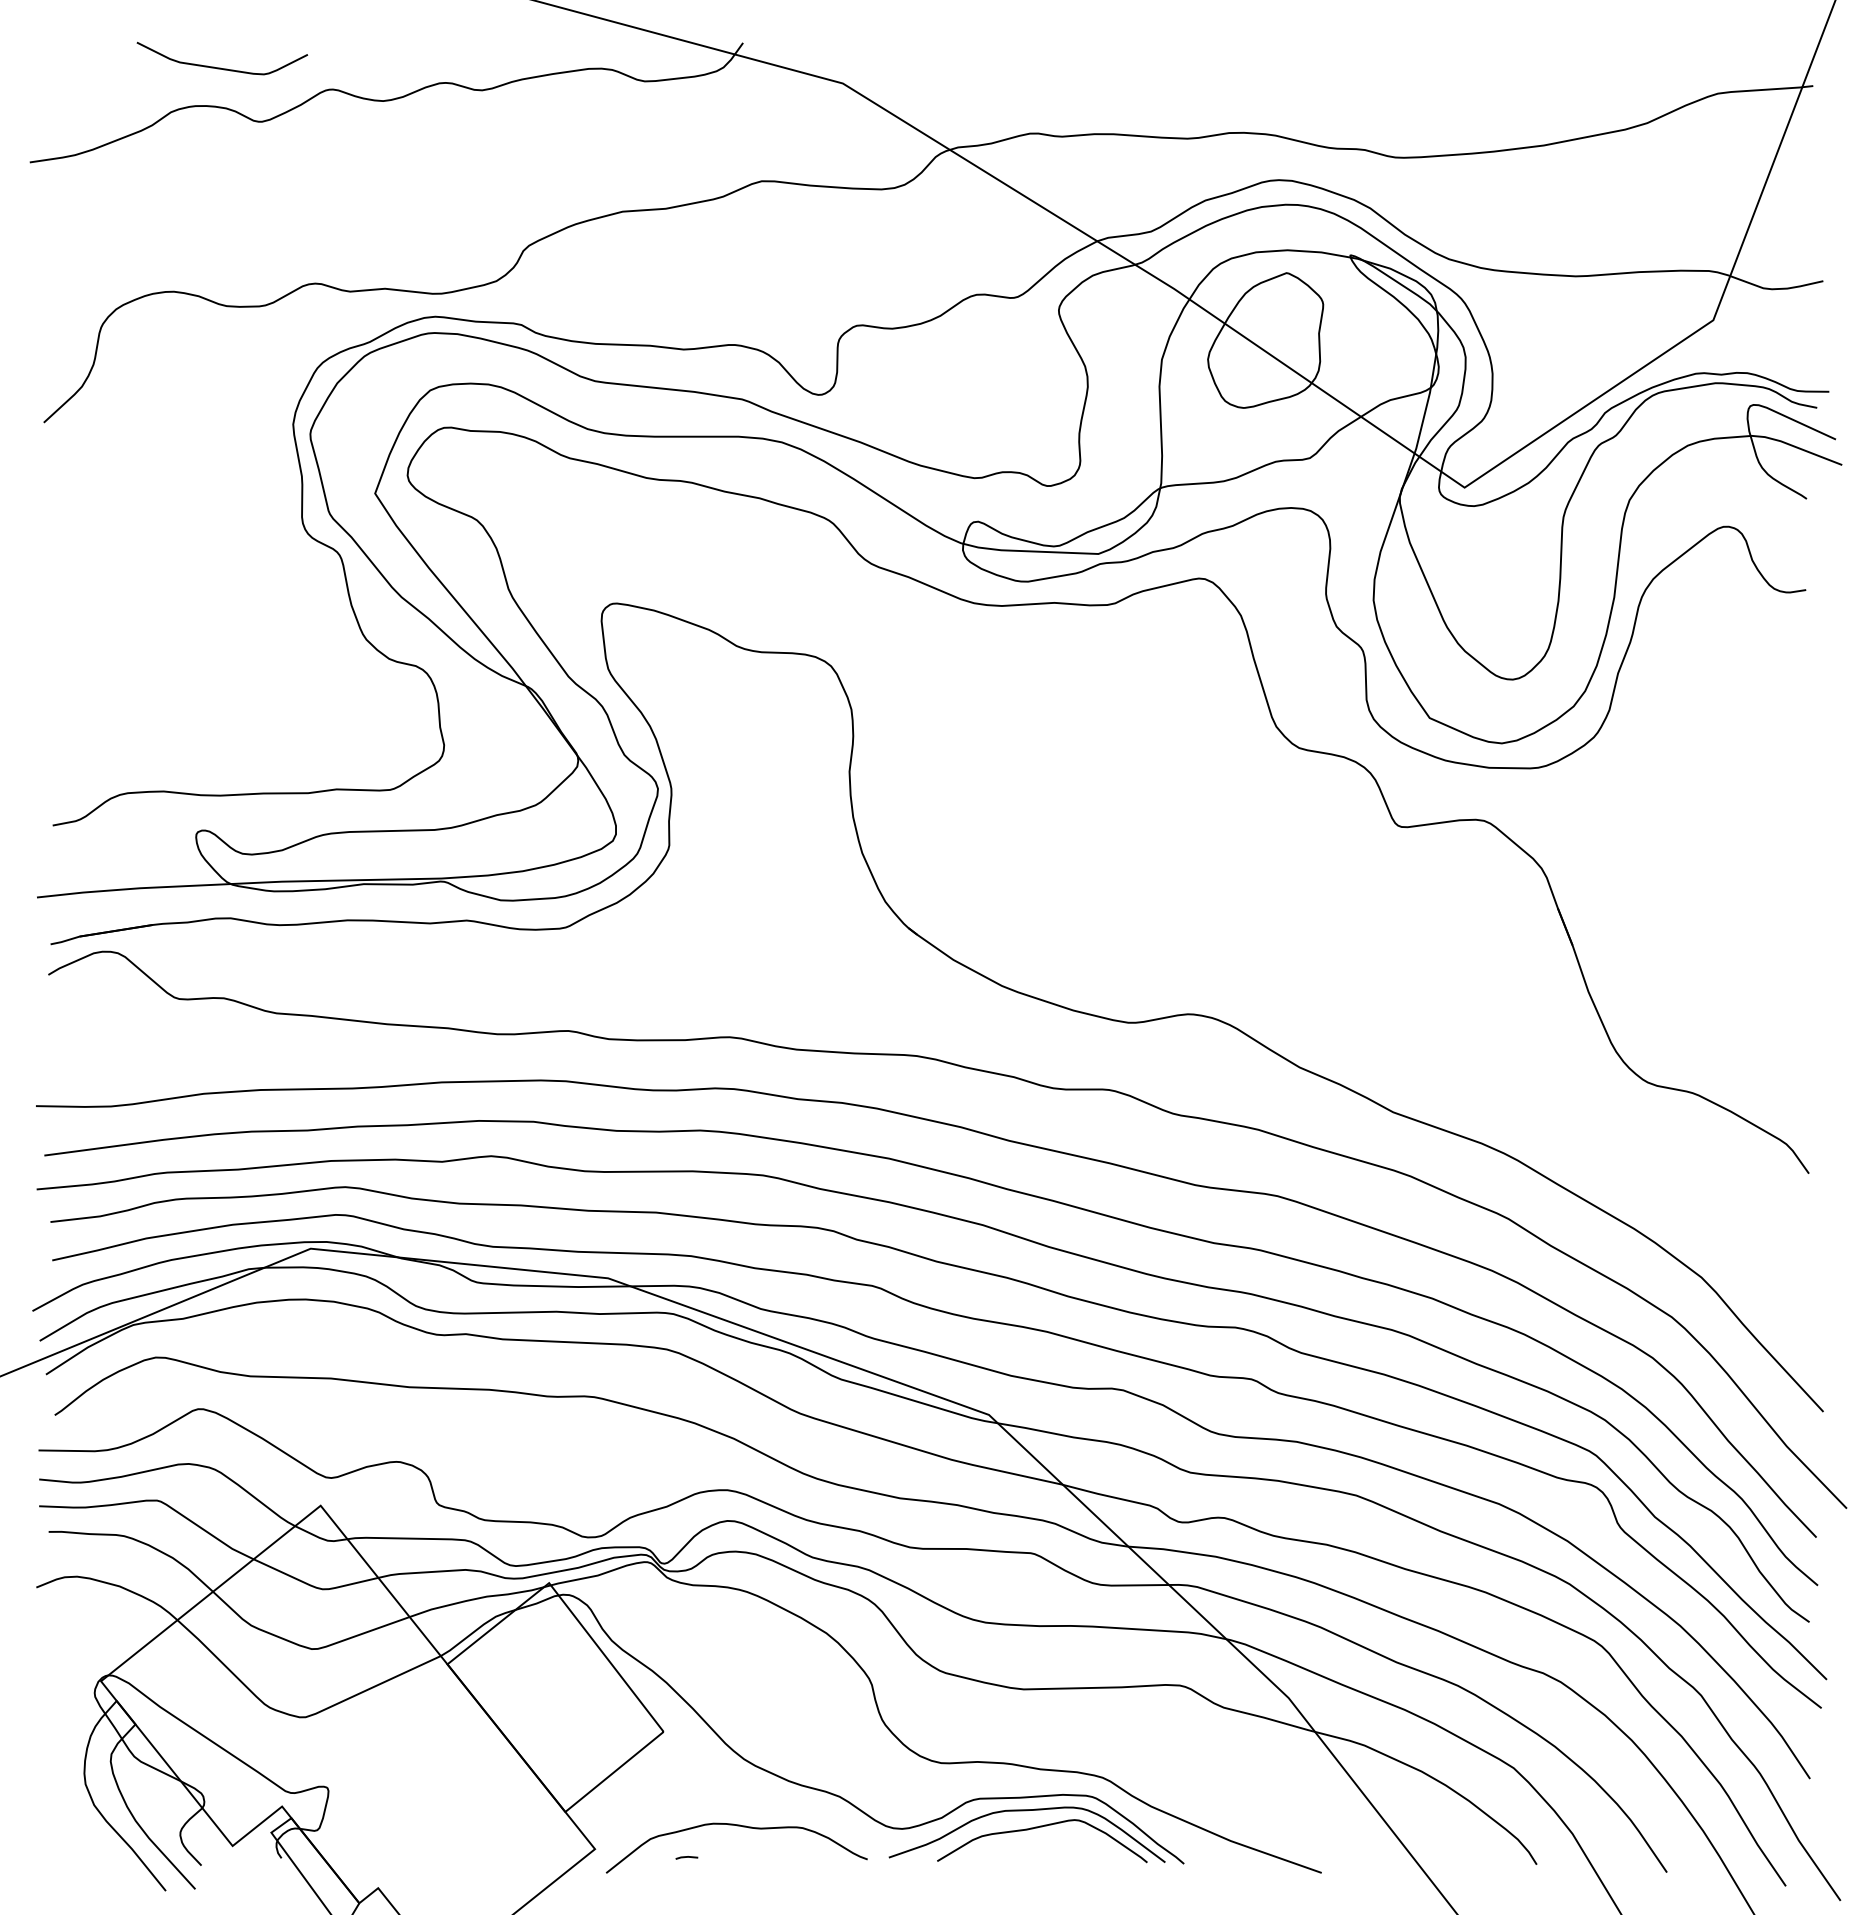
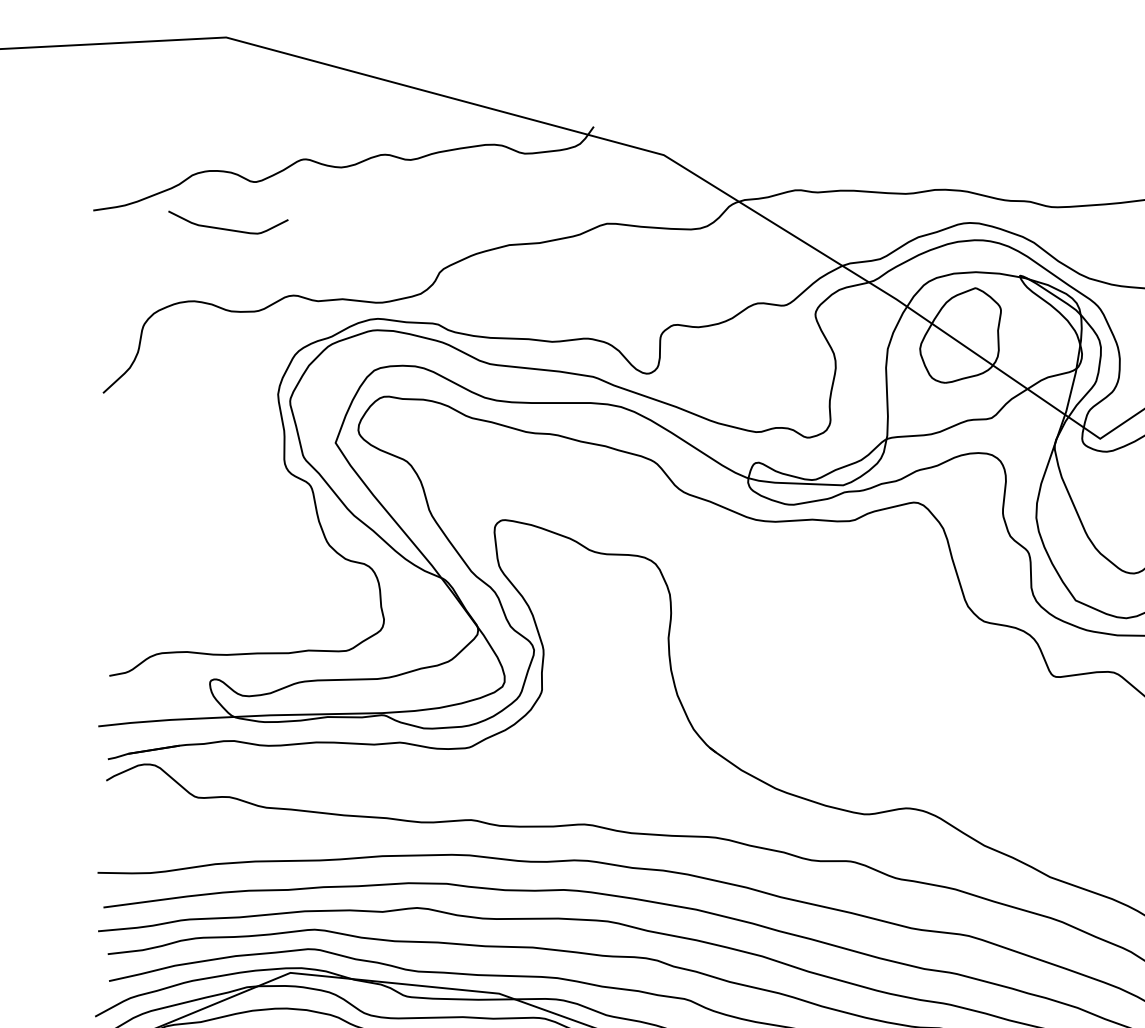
curve: (220, 67) -> (227, 228), moved

